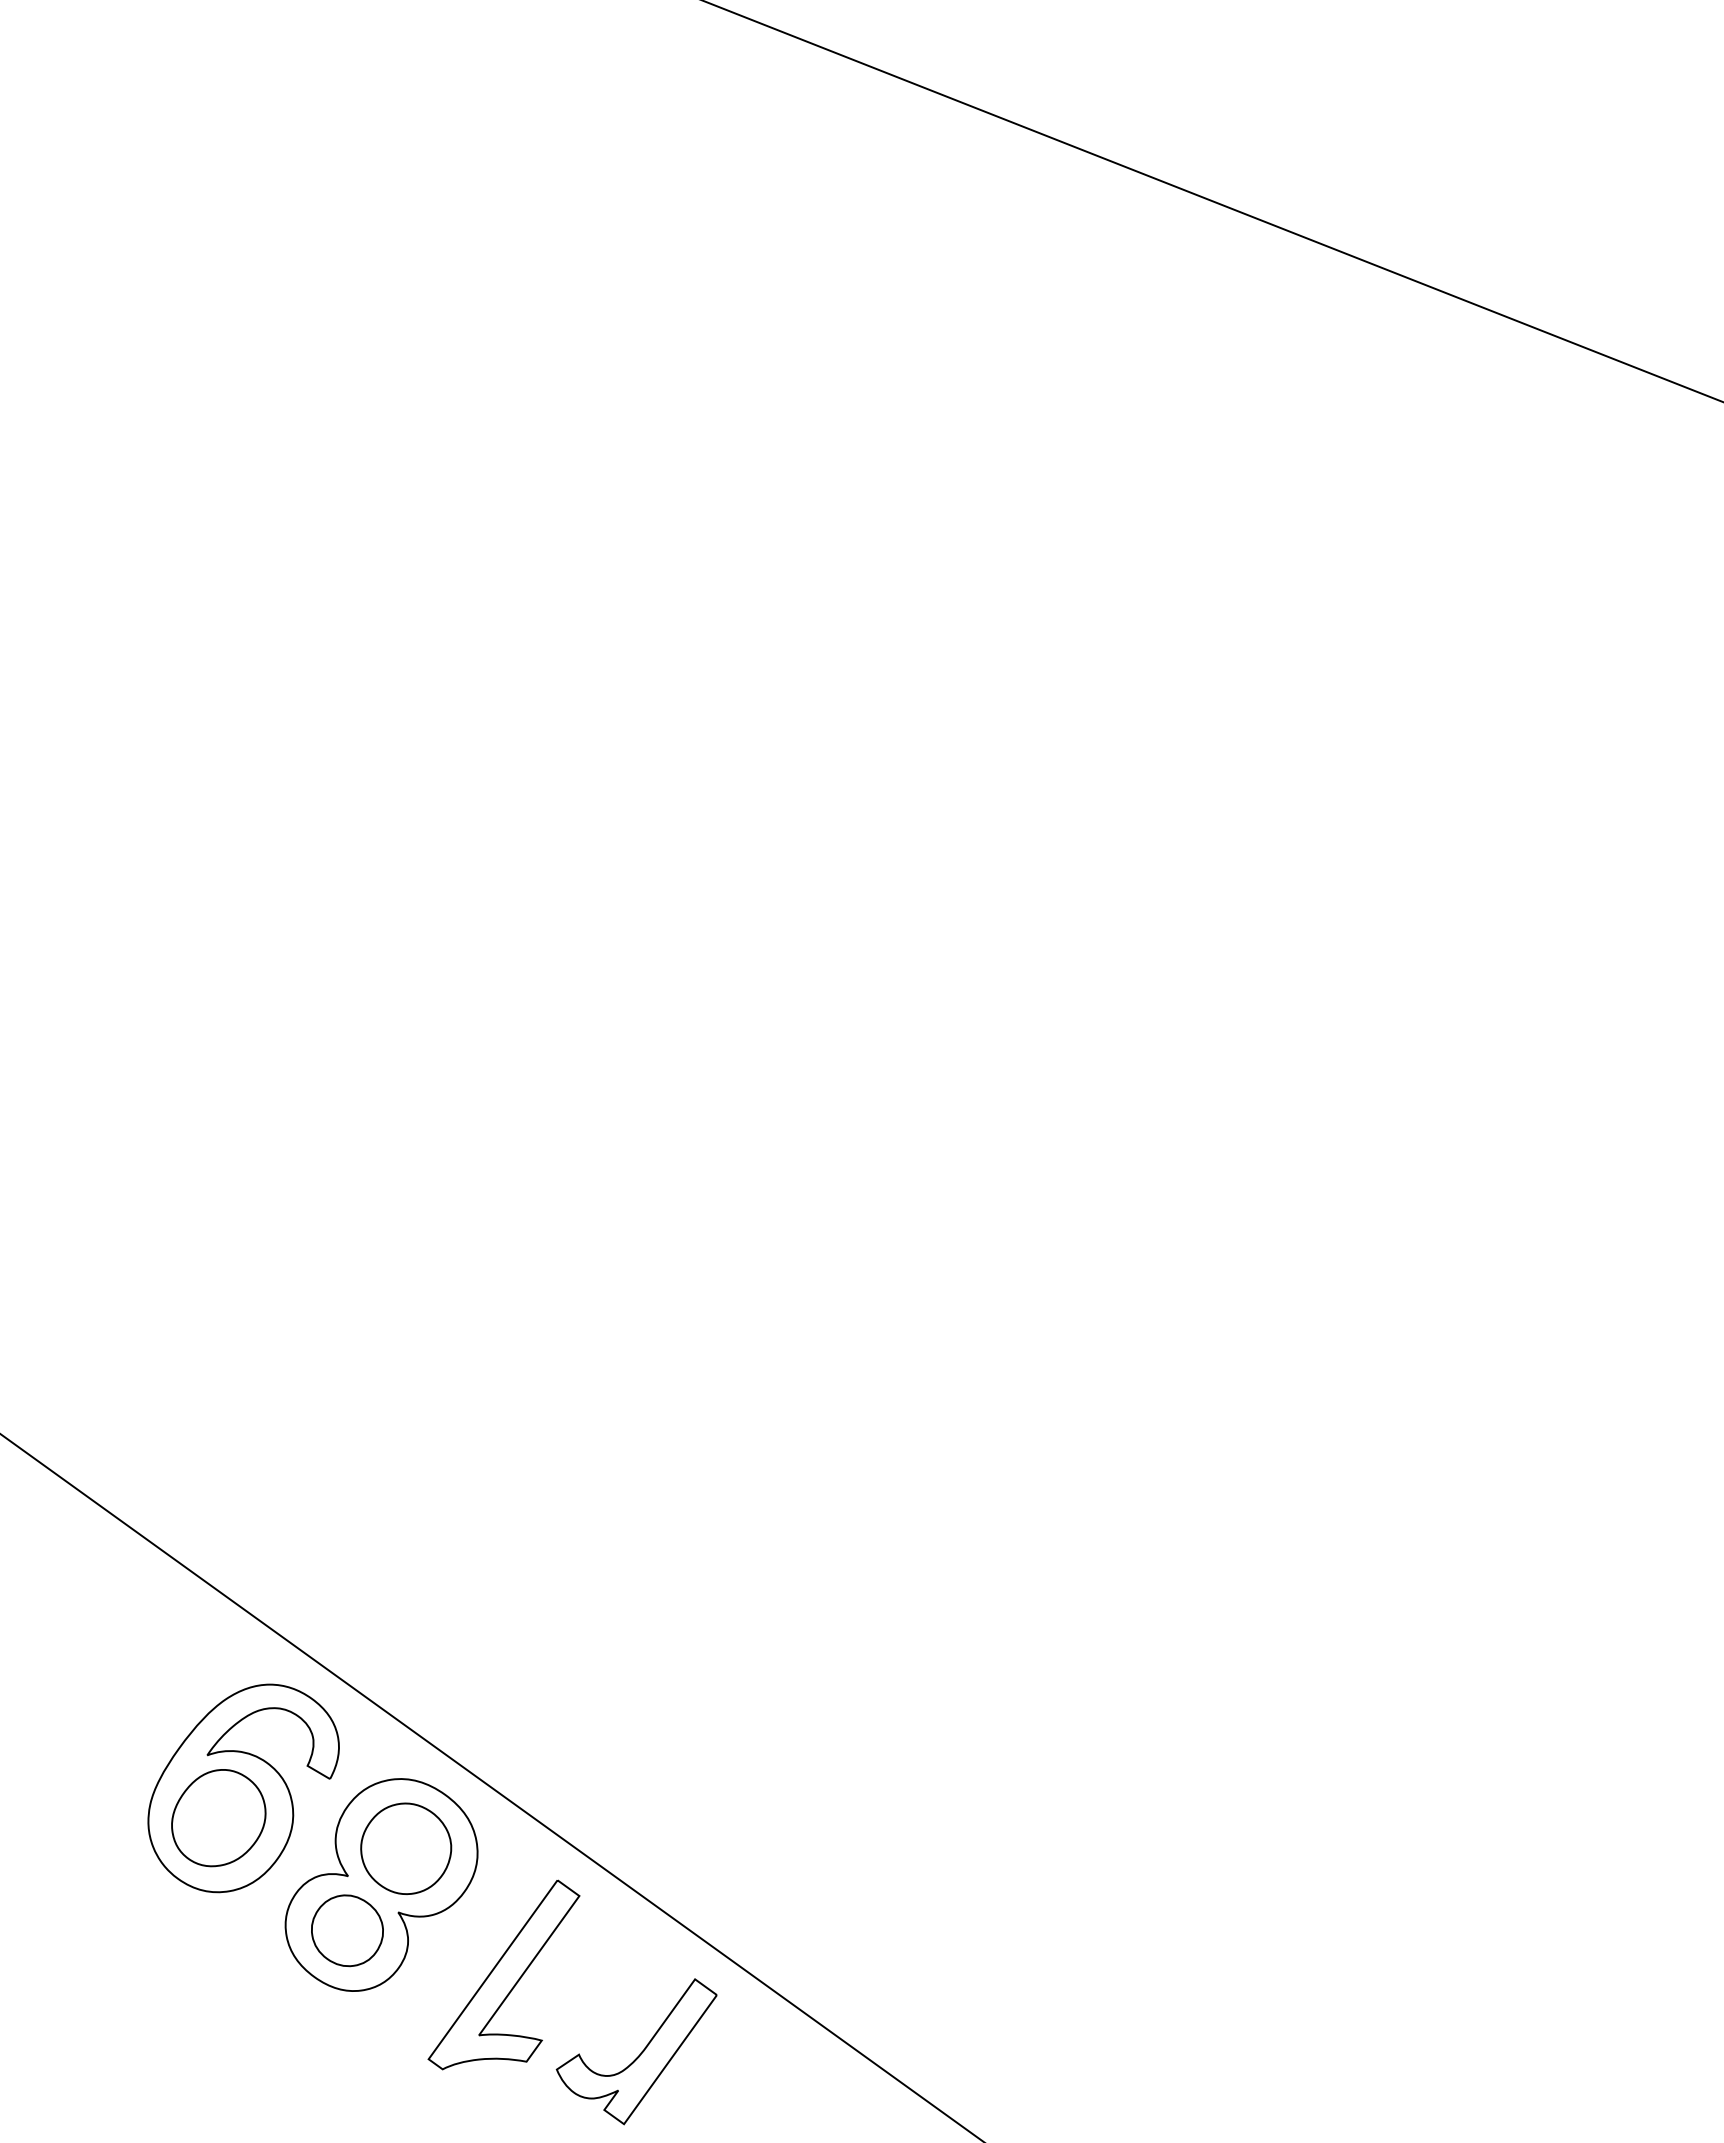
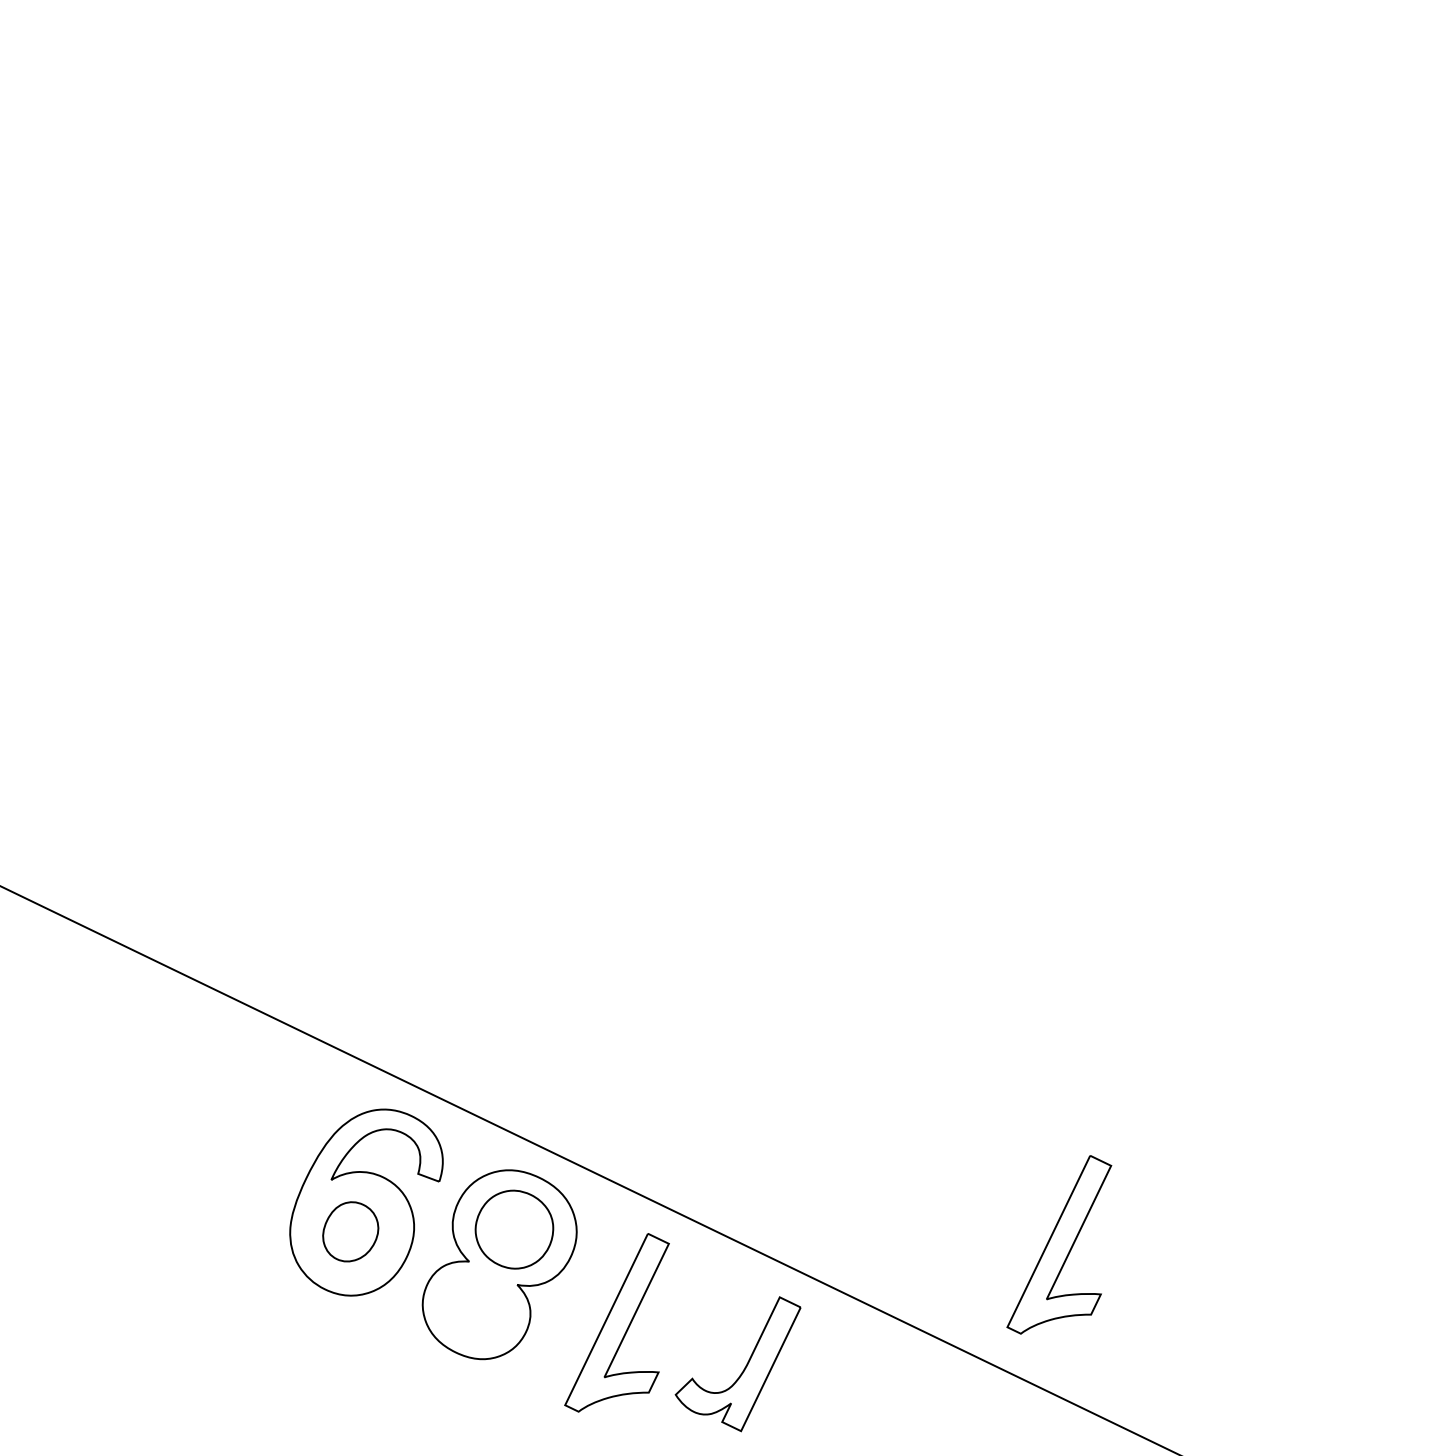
part: (218, 1818) -> (350, 1232), size x0.7
part: (347, 1930) -> (476, 1307), removed
part: (1023, 1974) -> (1058, 1243), added

